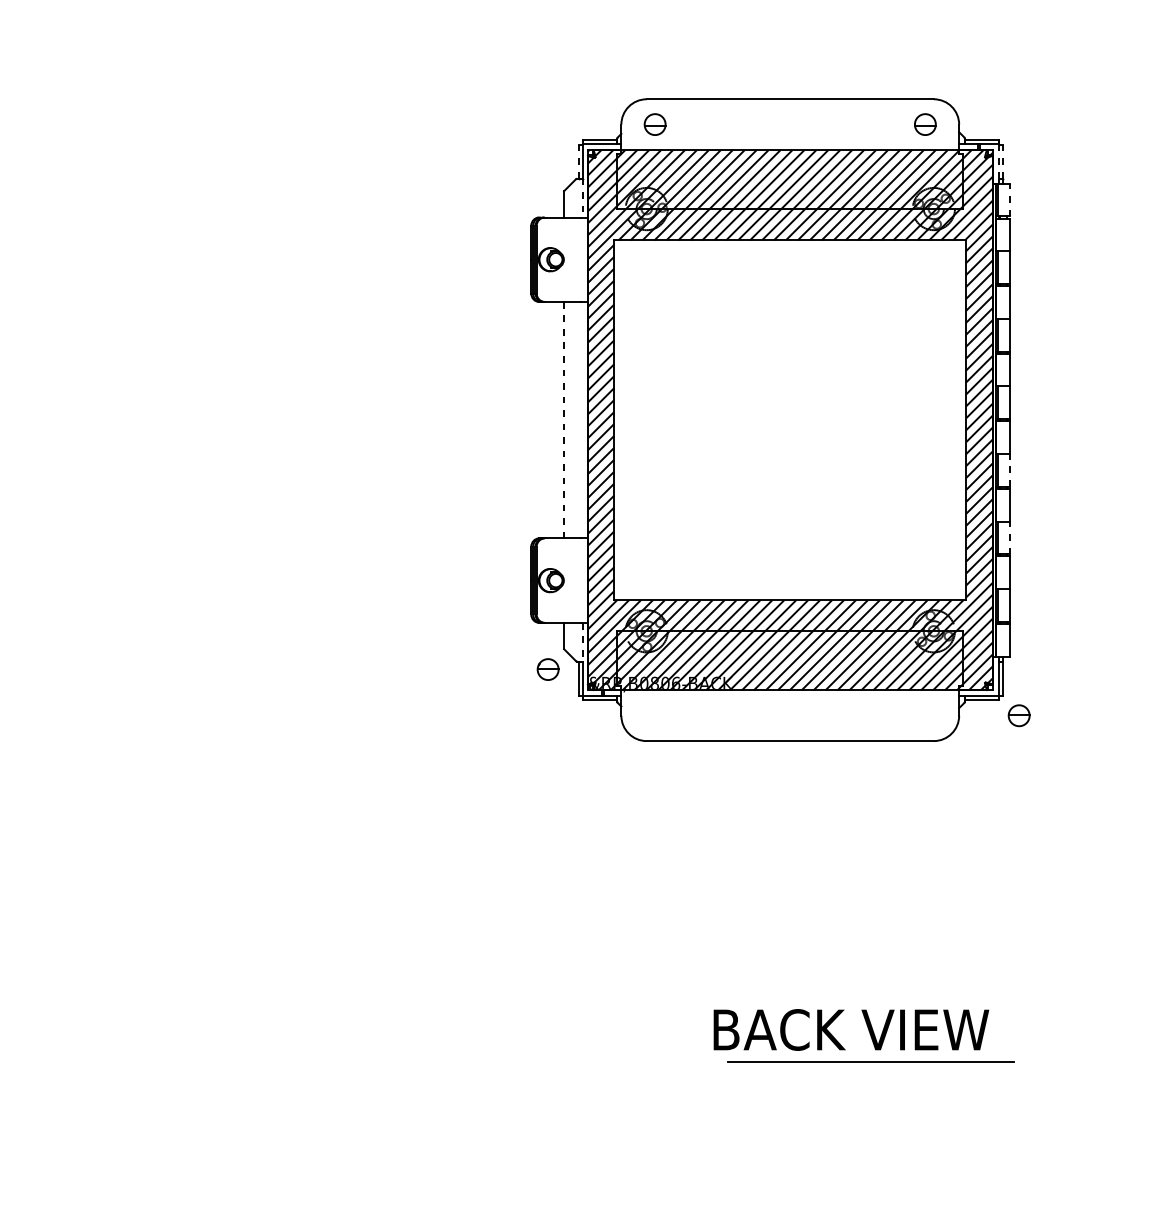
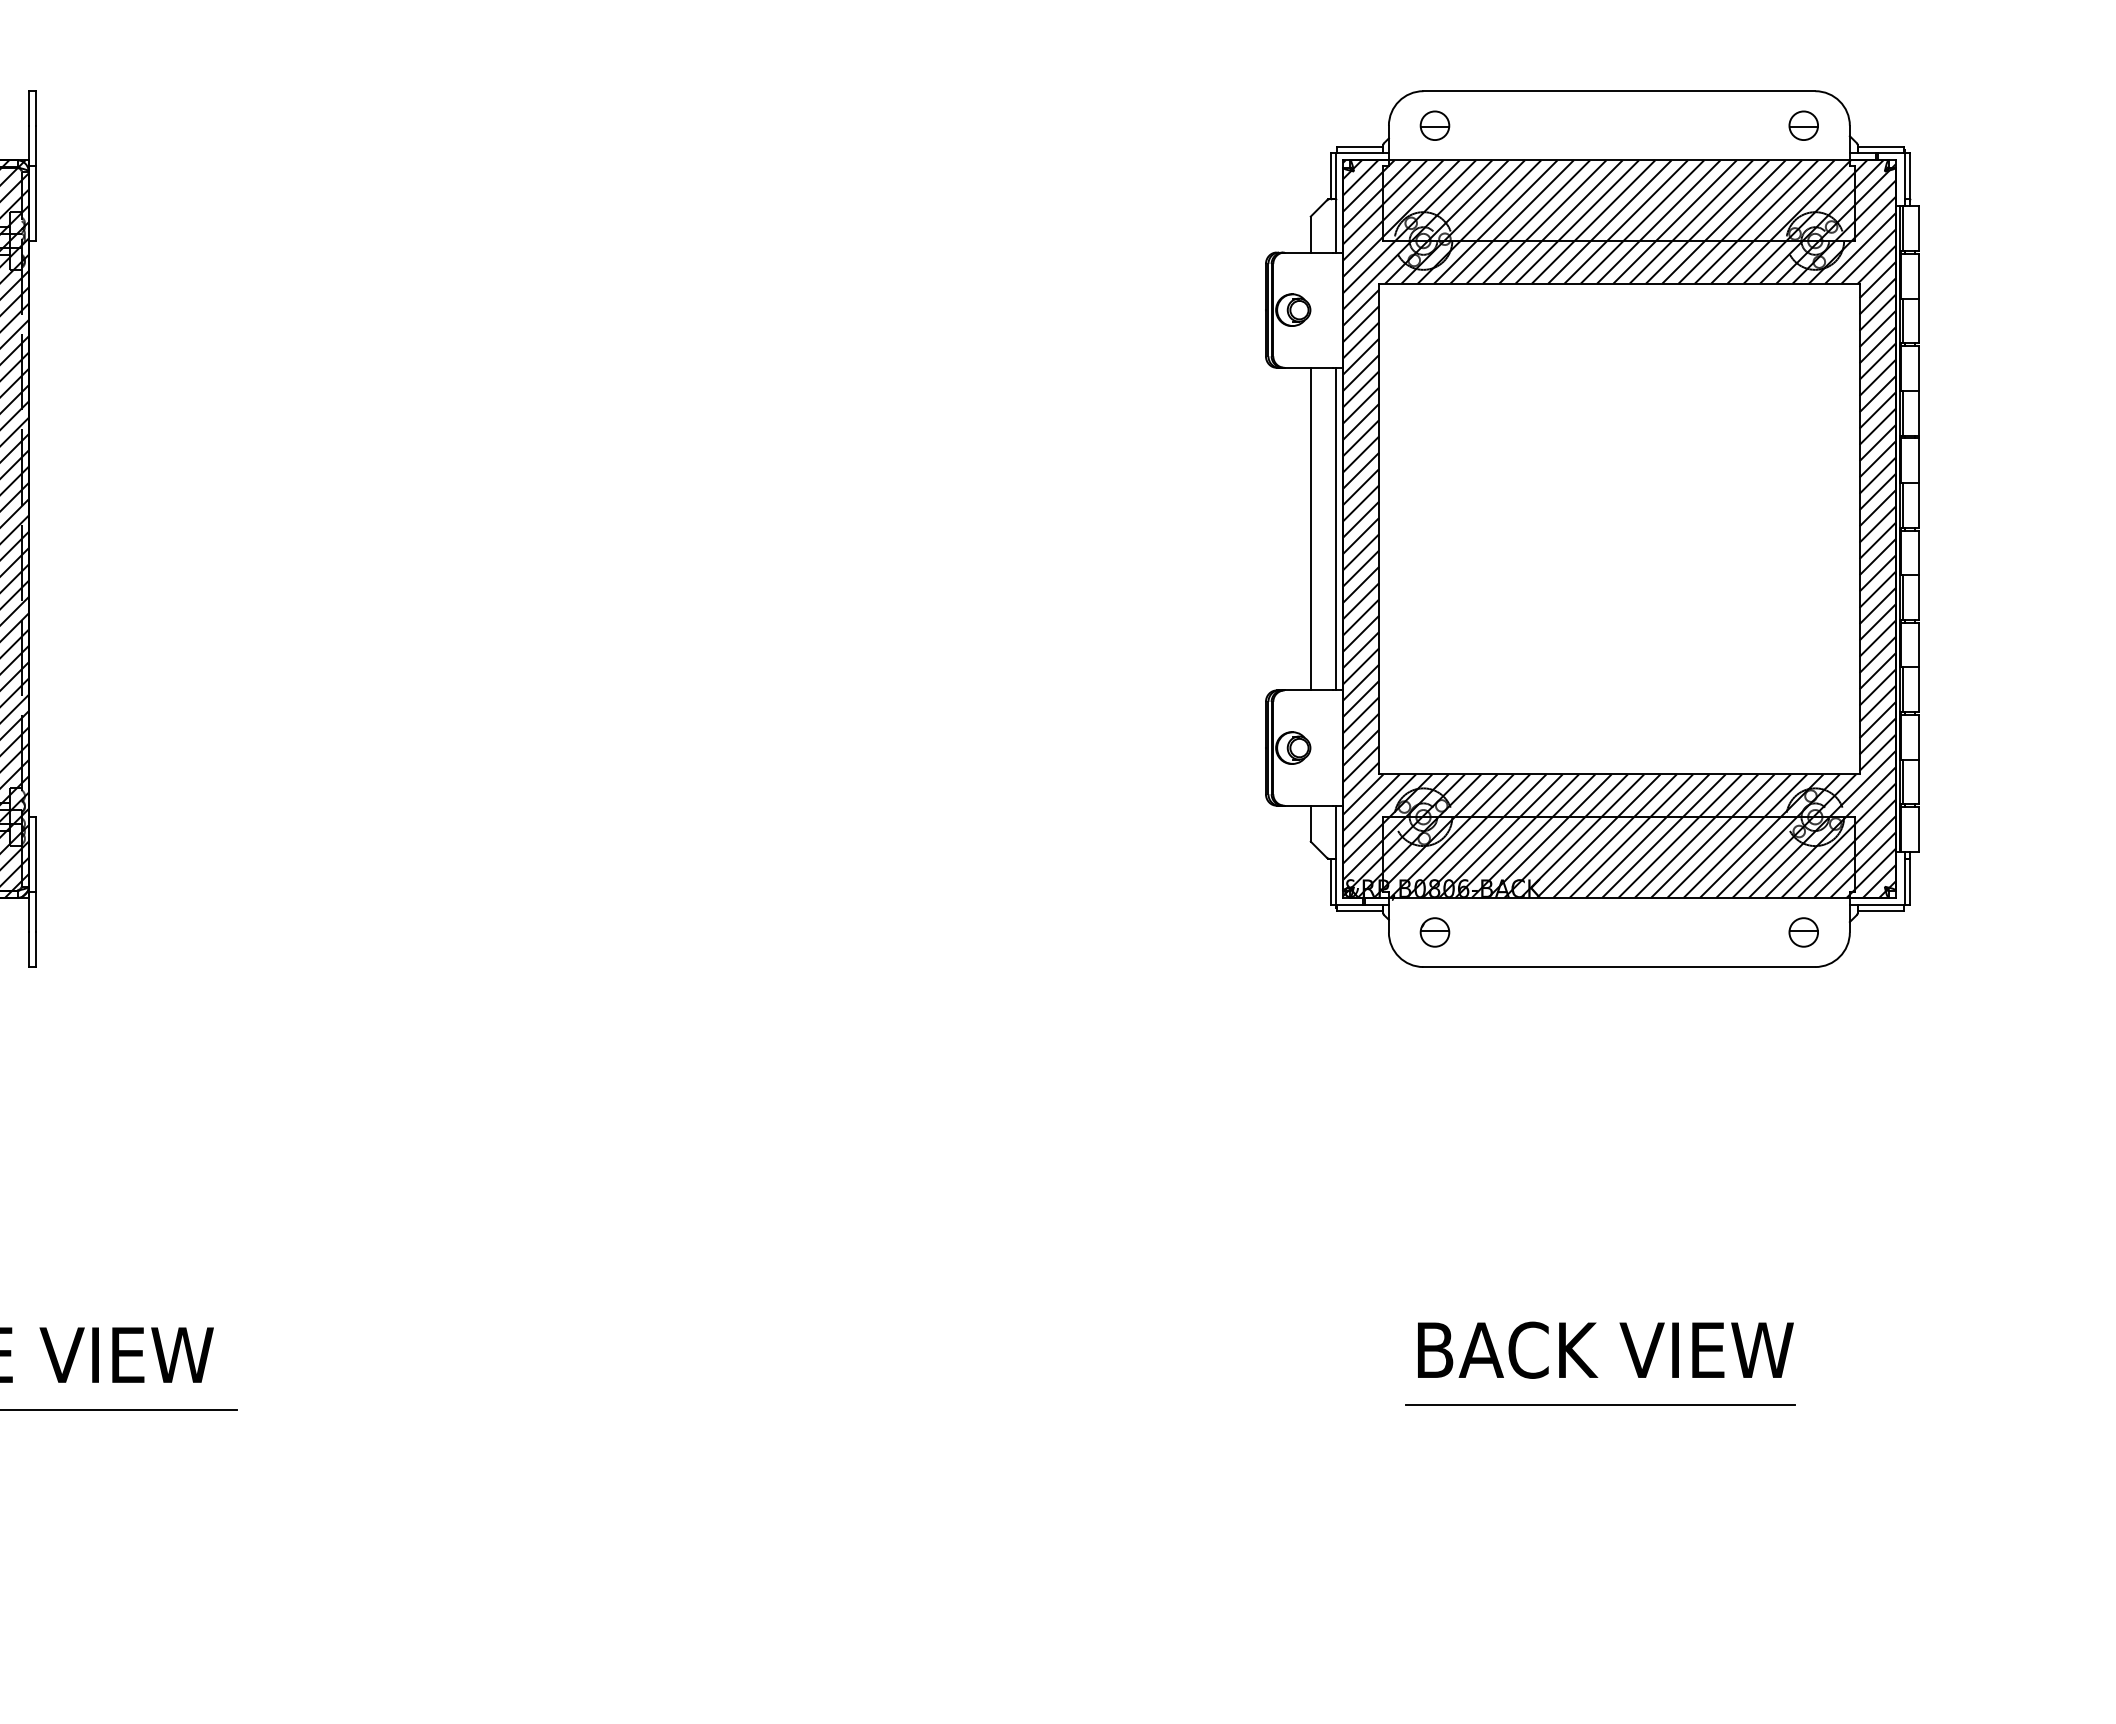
line: (578, 161) -> (1330, 176), dashed -> solid
line: (999, 161) -> (1904, 175), dashed -> solid
line: (1003, 161) -> (1910, 175), dashed -> solid
line: (582, 197) -> (1336, 225), dashed -> solid
line: (1010, 199) -> (1919, 228), dashed -> solid
line: (563, 419) -> (1310, 528), dashed -> solid
line: (582, 419) -> (1336, 528), added
line: (1010, 470) -> (1919, 597), dashed -> solid
line: (1010, 537) -> (1919, 689), dashed -> solid
line: (582, 642) -> (1336, 832), dashed -> solid
part: (547, 669) -> (1434, 932), moved
part: (1018, 715) -> (1803, 932), moved
text: (851, 1029) -> (1605, 1349), moved
line: (870, 1061) -> (1600, 1404), moved

